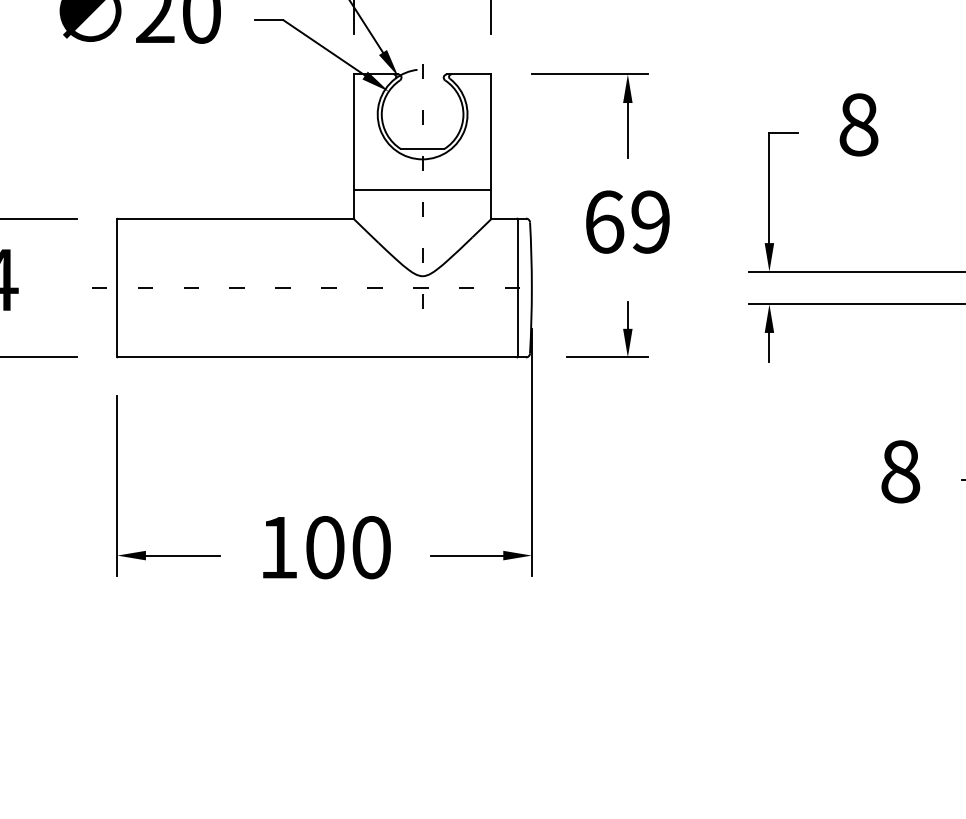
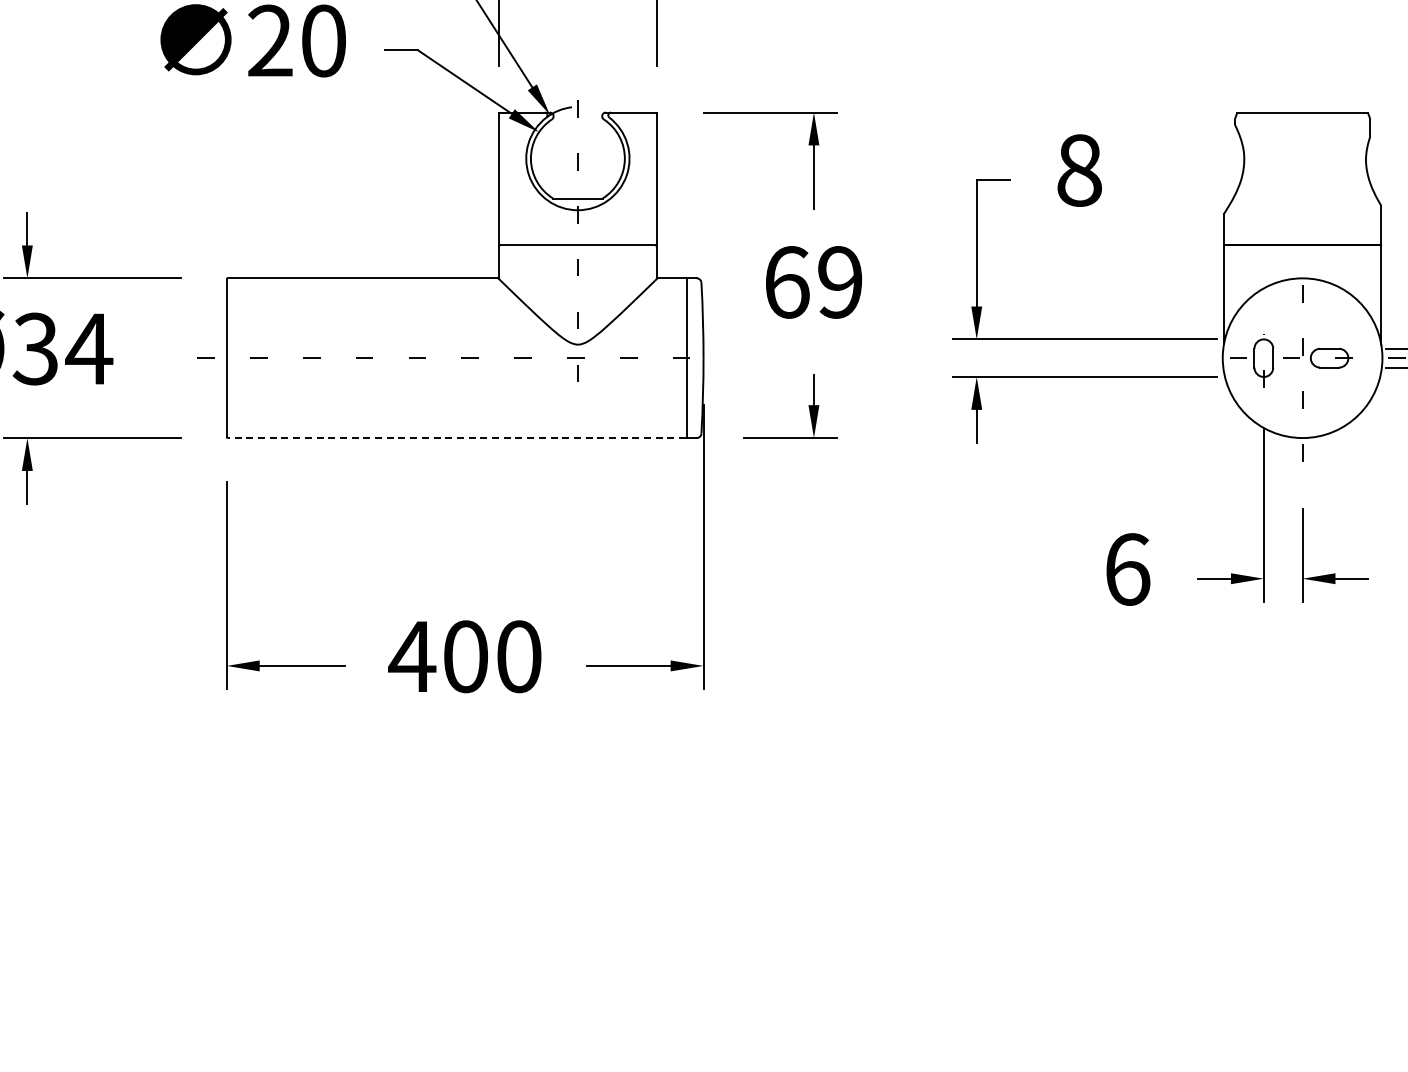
line: (317, 357) -> (456, 438), solid -> dashed
text: (900, 471) -> (1127, 569), 8 -> 6
text: (278, 547) -> (412, 656), 100 -> 400

